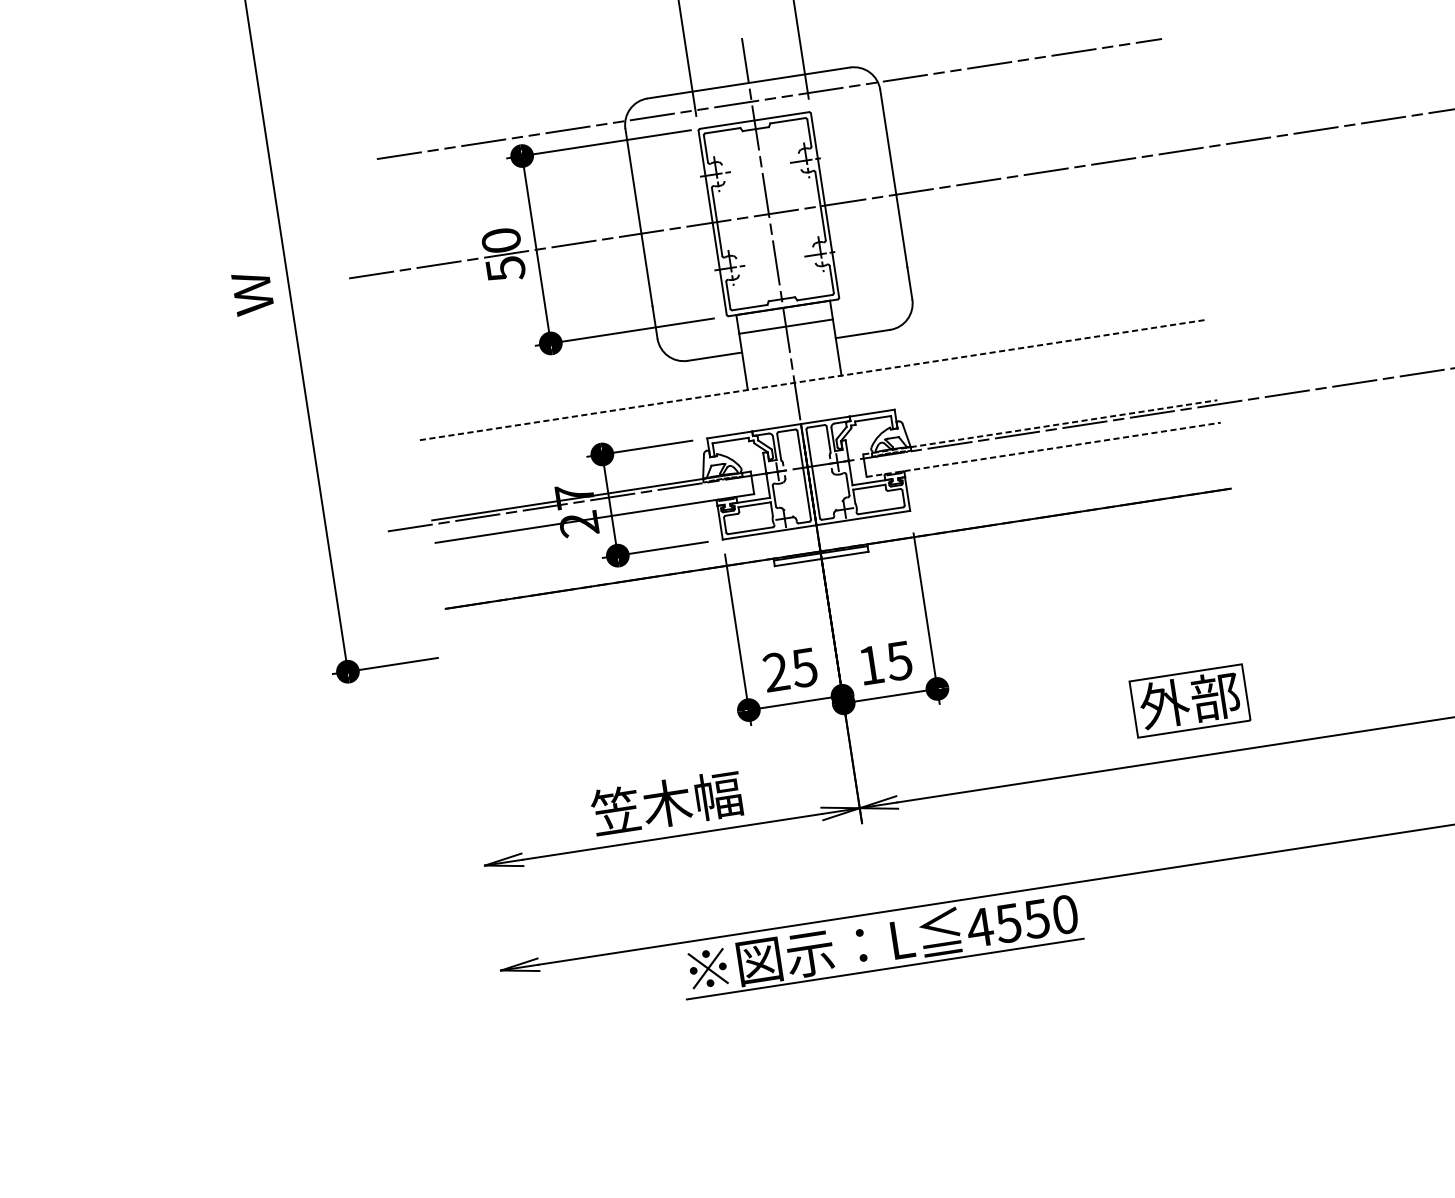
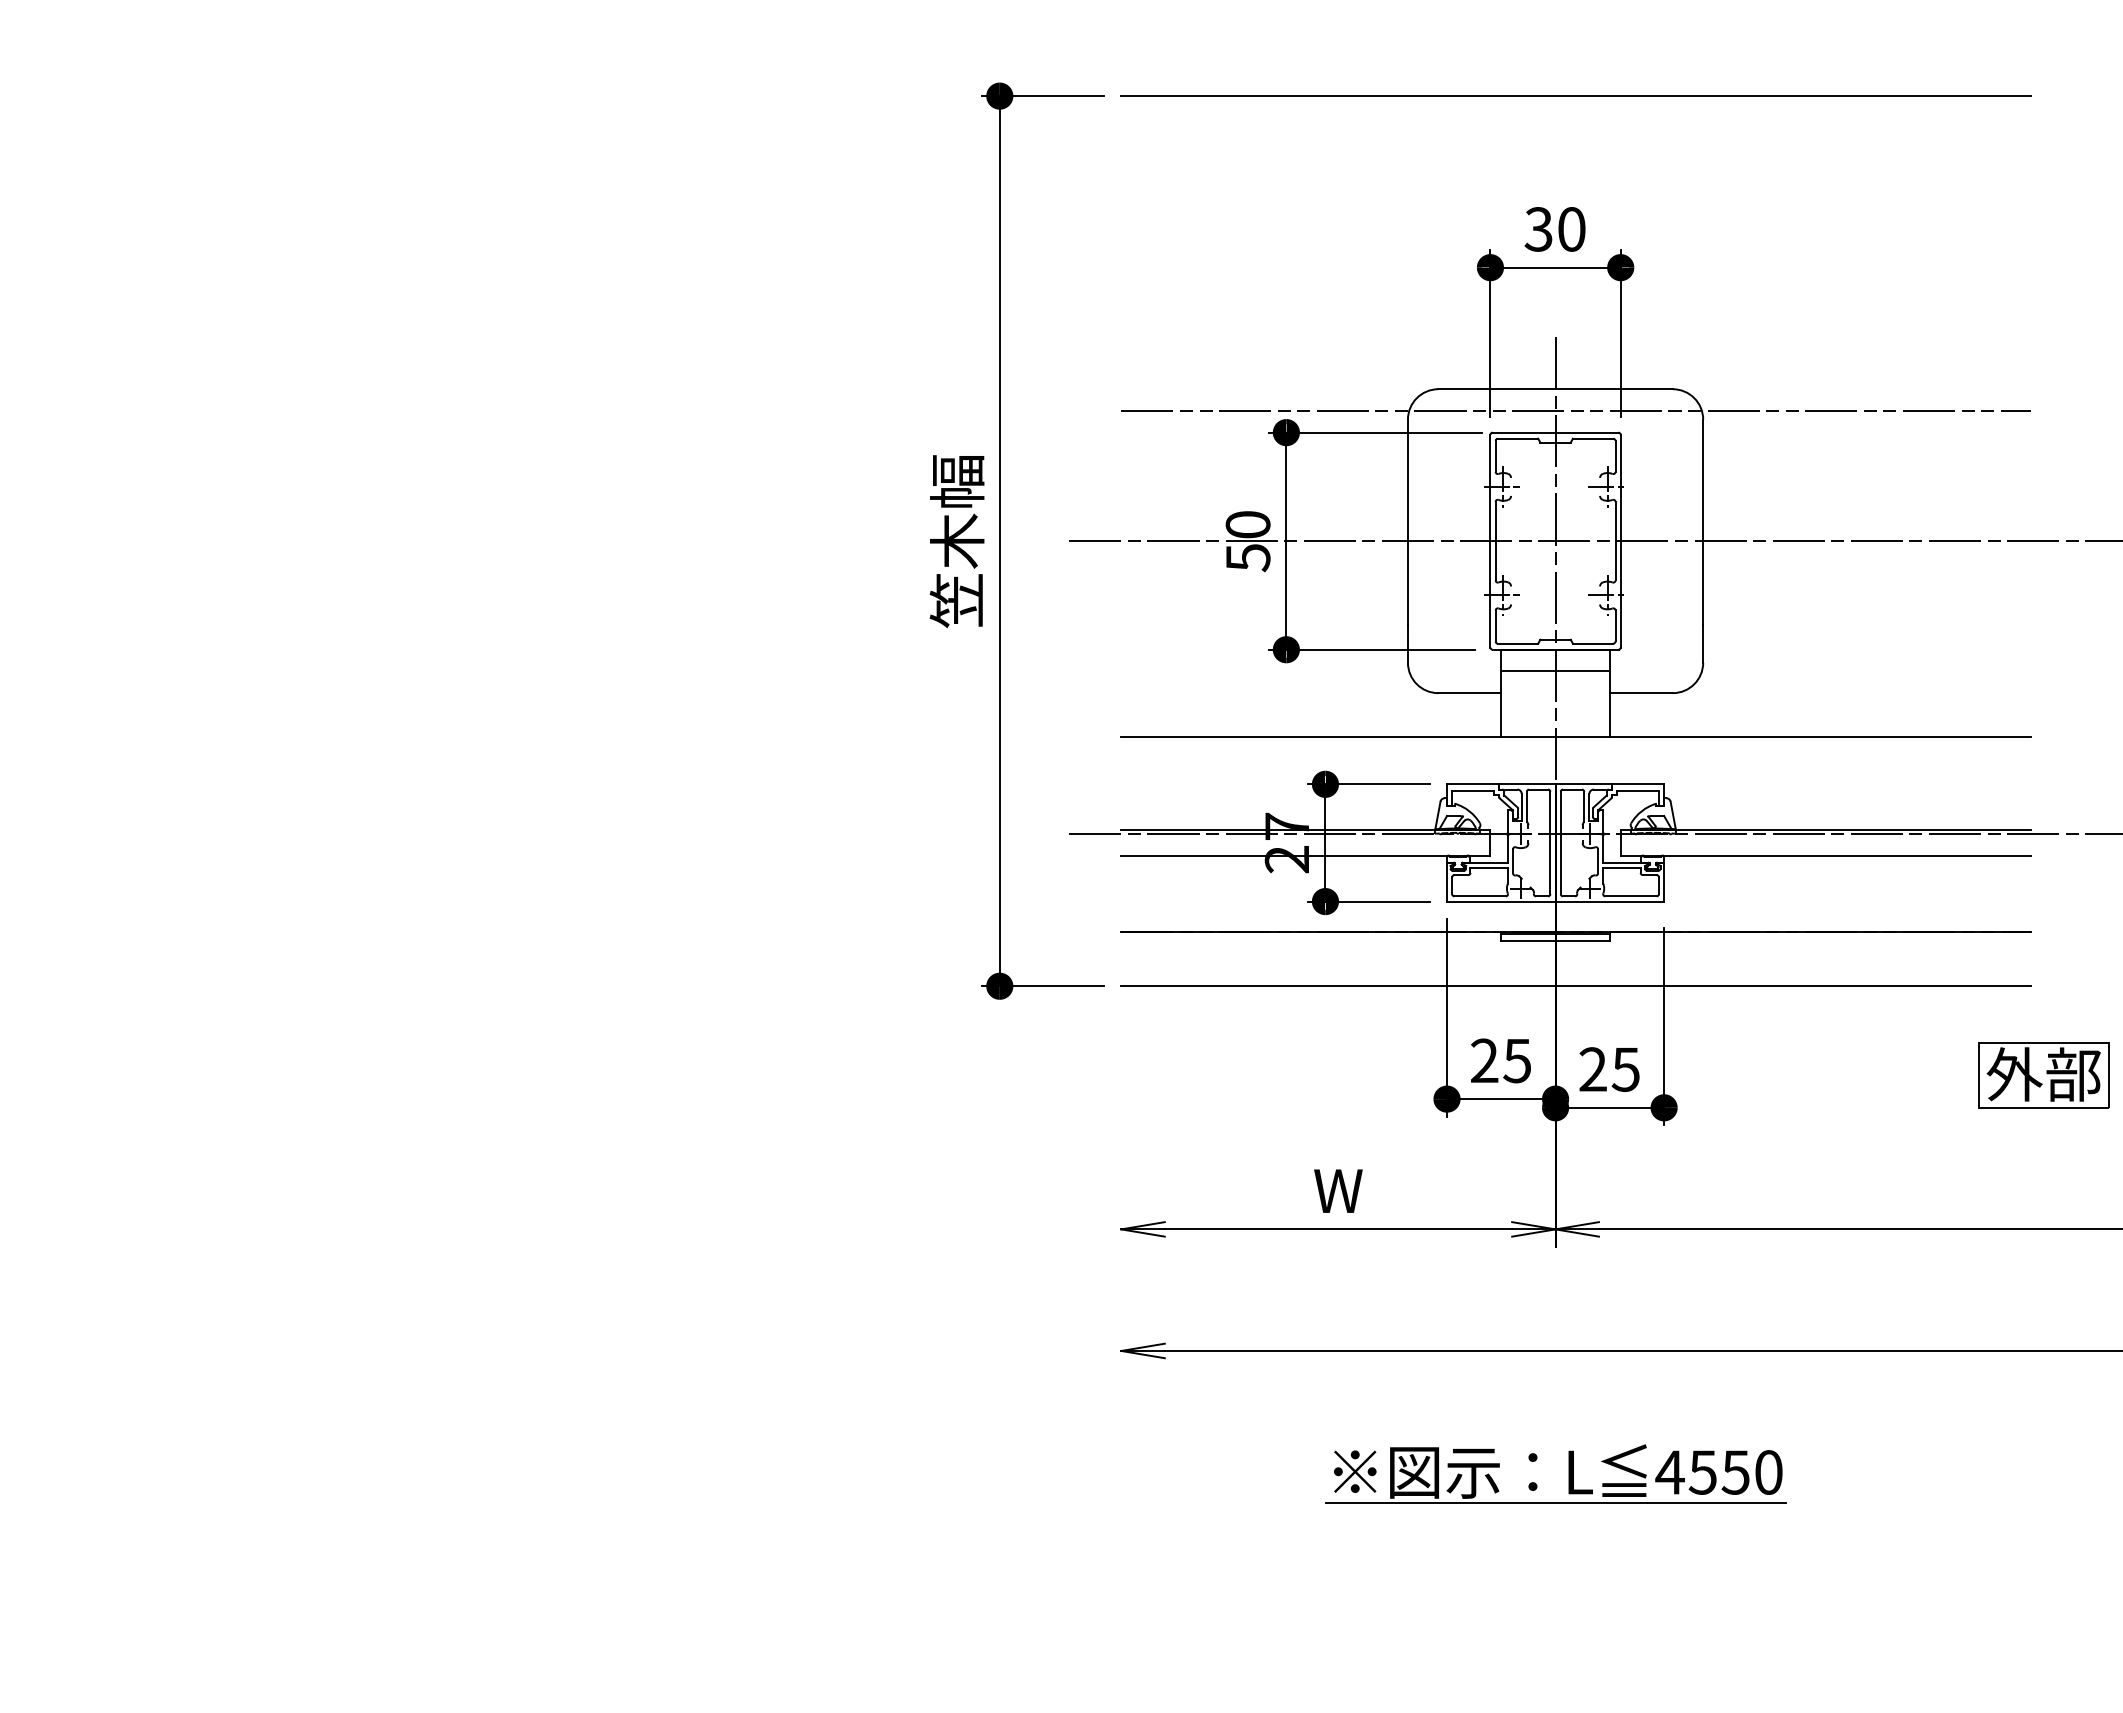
text: (251, 293) -> (956, 541), W -> 笠木幅
line: (812, 380) -> (1576, 736), dashed -> solid
line: (1040, 427) -> (1826, 829), dashed -> solid
line: (1044, 449) -> (1826, 855), dashed -> solid
line: (845, 595) -> (1576, 986), added
text: (870, 665) -> (1592, 1069), 15 -> 25
part: (1189, 701) -> (2043, 1075), moved
text: (666, 803) -> (1337, 1190), 笠木幅 -> W
part: (892, 941) -> (1568, 1473), moved

